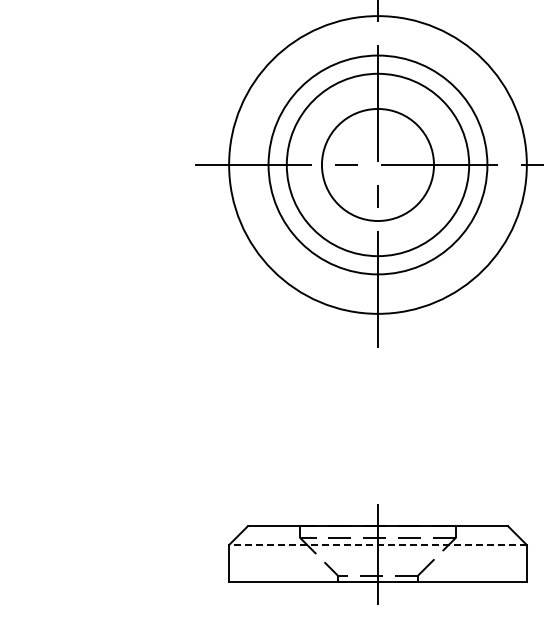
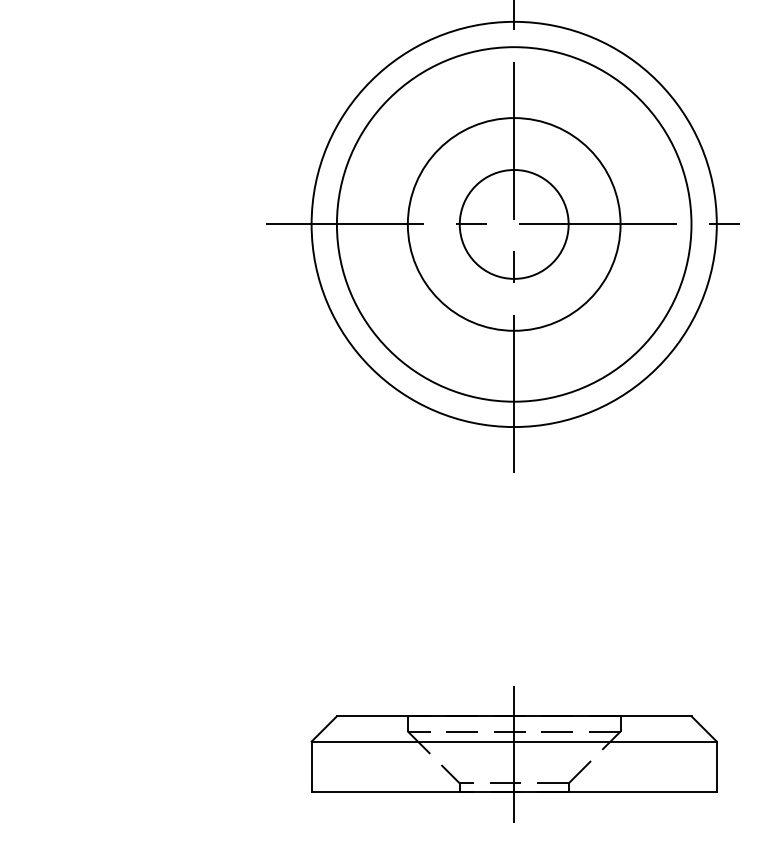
circle: (377, 164) -> (513, 223), size x0.71
circle: (377, 164) -> (513, 223), size x0.71
circle: (377, 164) -> (513, 223), size x1.43
line: (377, 545) -> (513, 742), dashed -> solid

